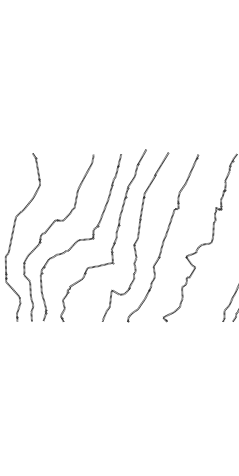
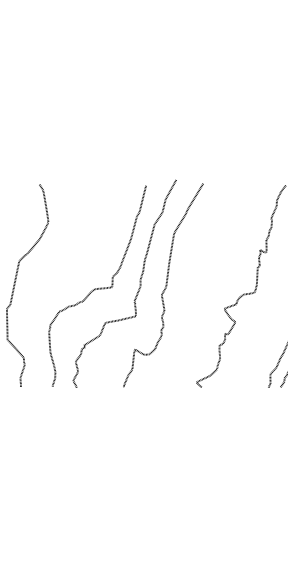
curve: (47, 231) -> (57, 278), removed
curve: (163, 238) -> (197, 287), removed

